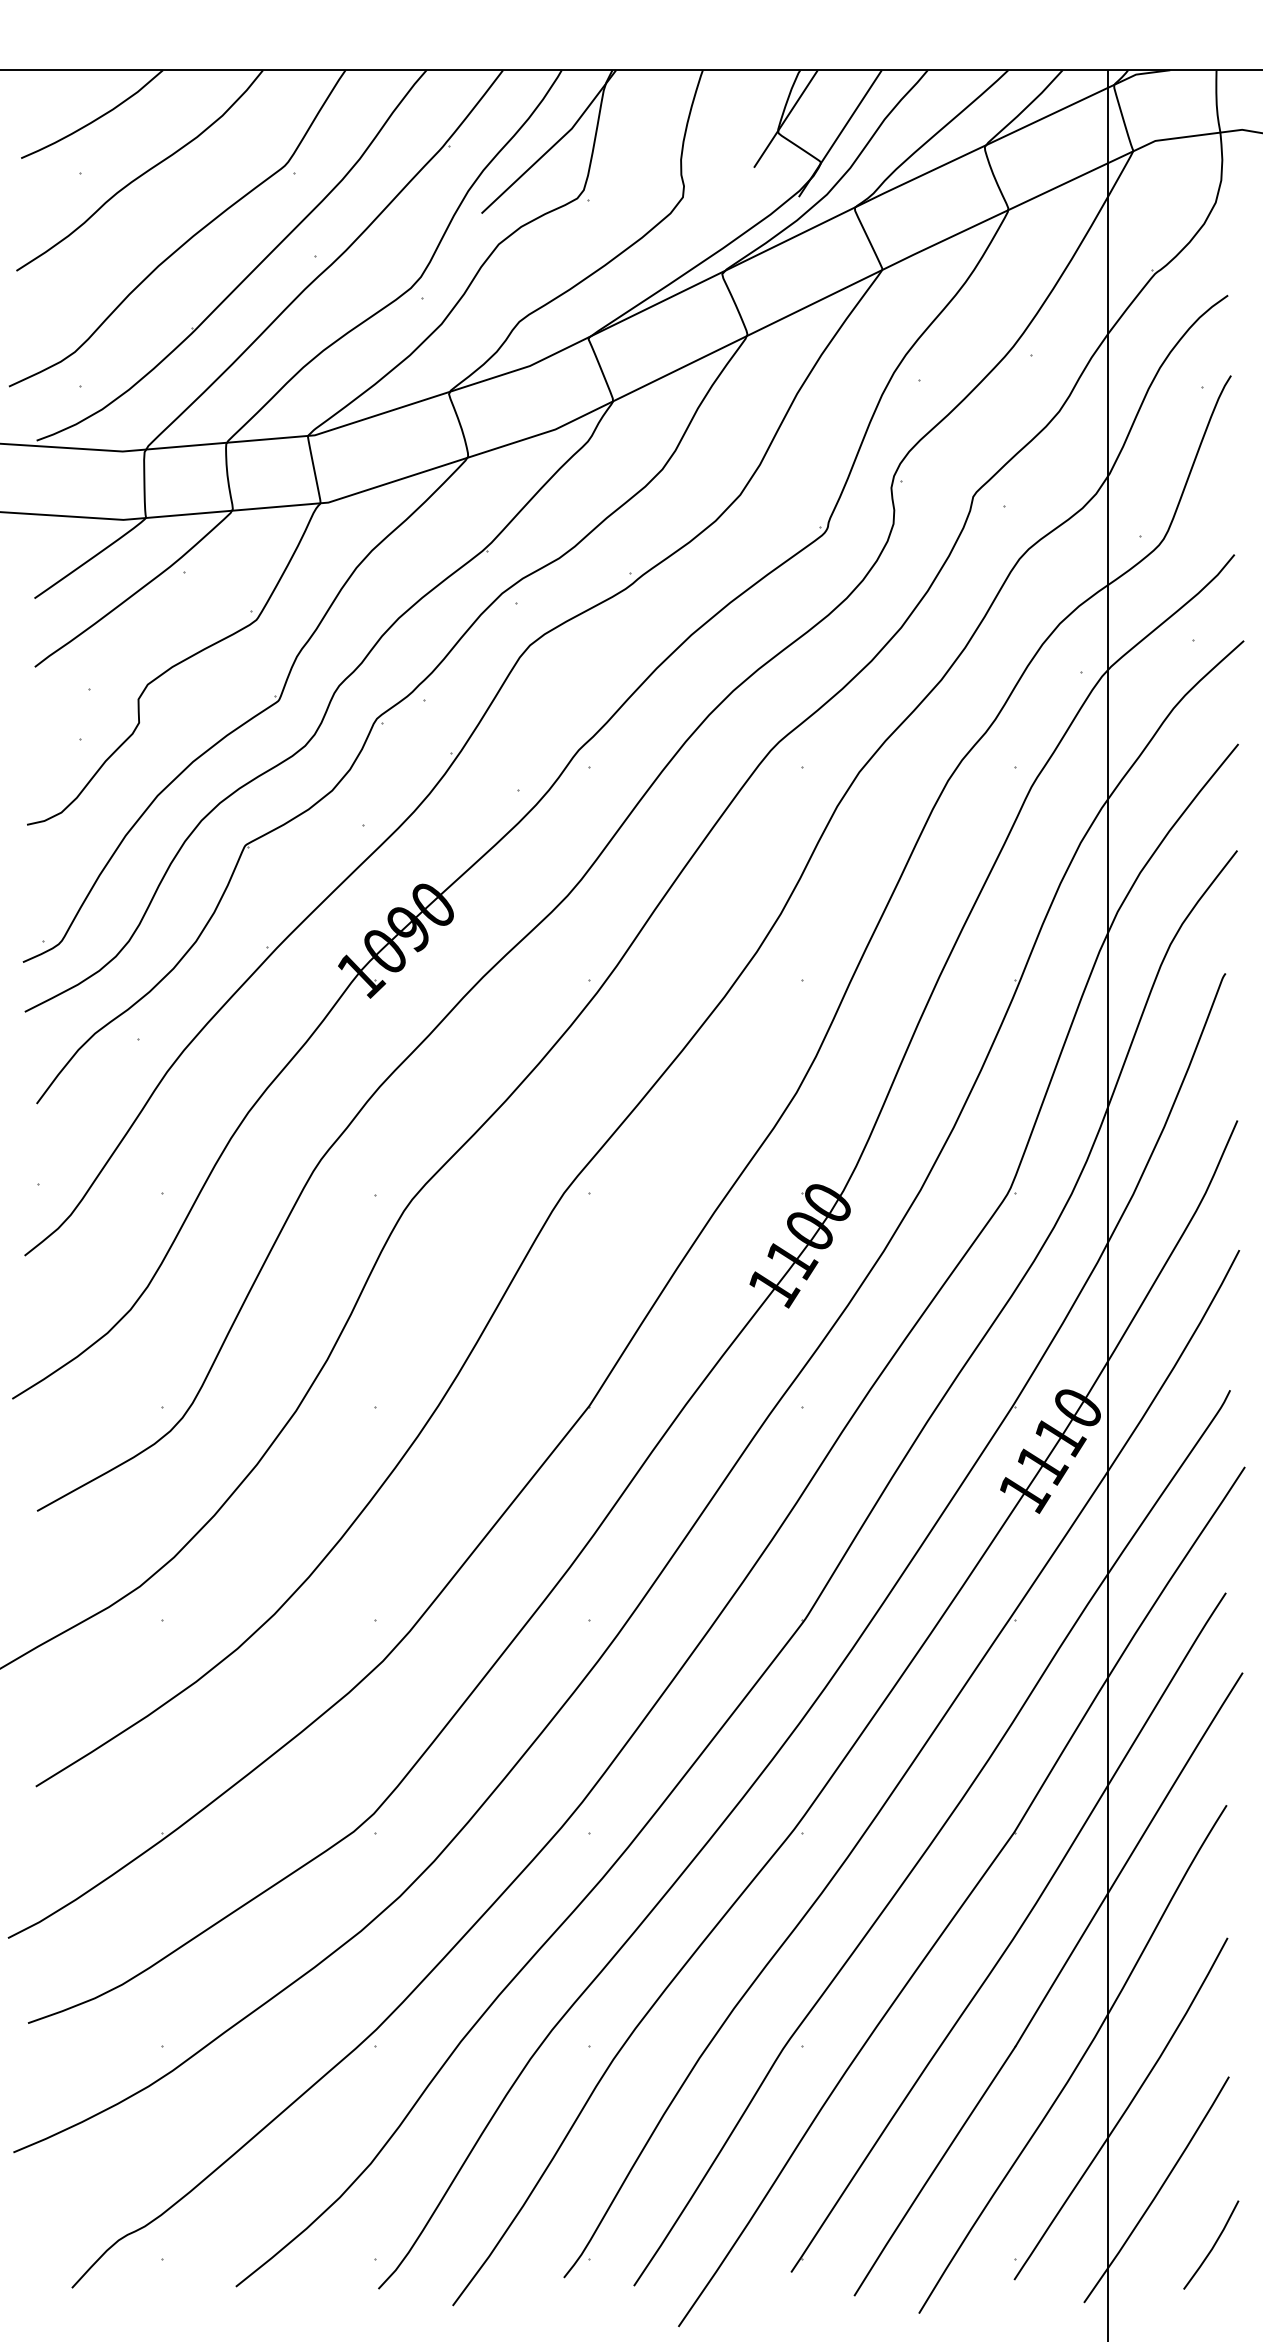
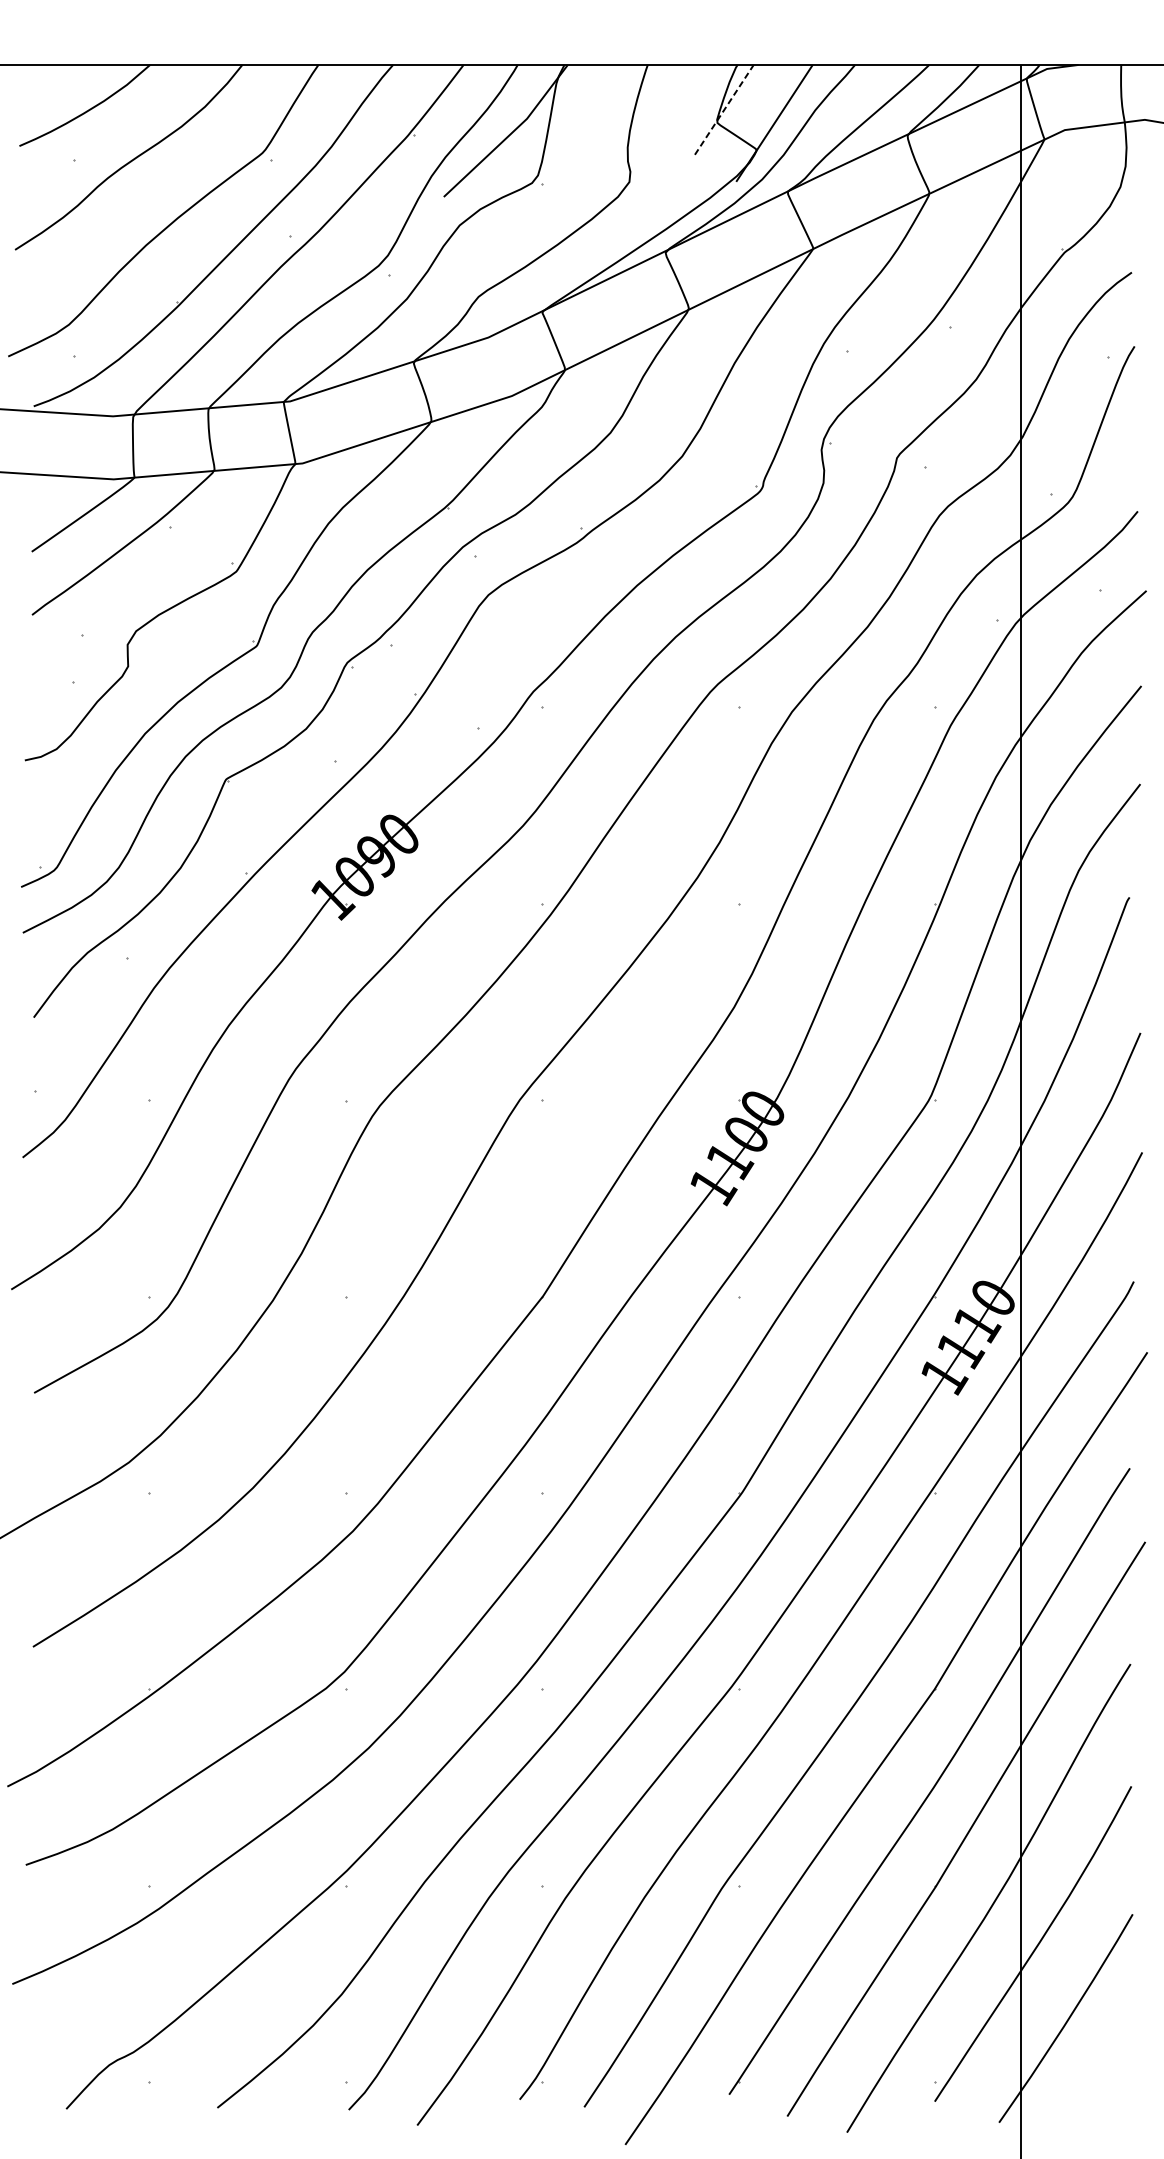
line: (786, 118) -> (724, 109), solid -> dashed
line: (1213, 2244) -> (1118, 2068), removed

